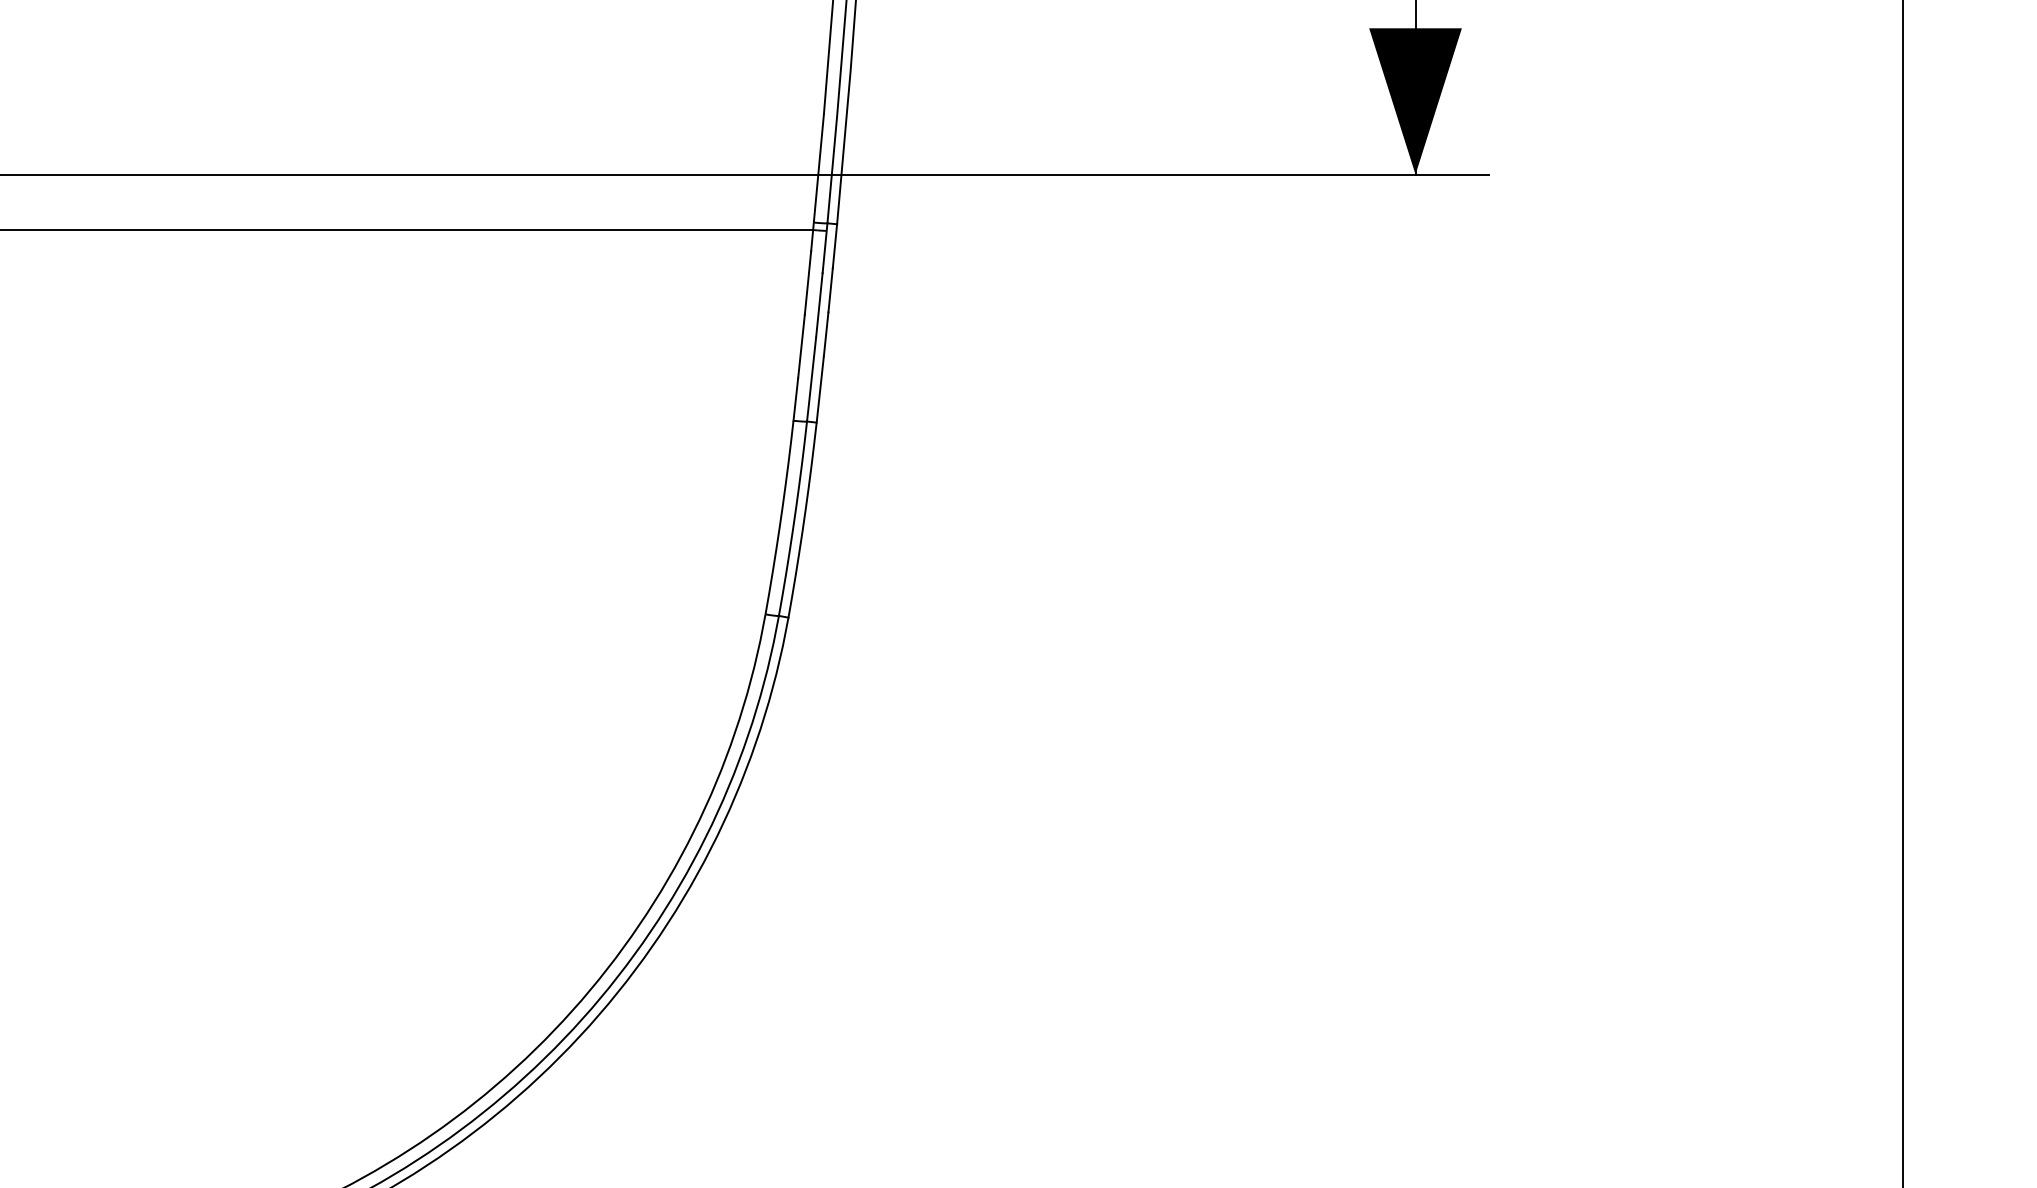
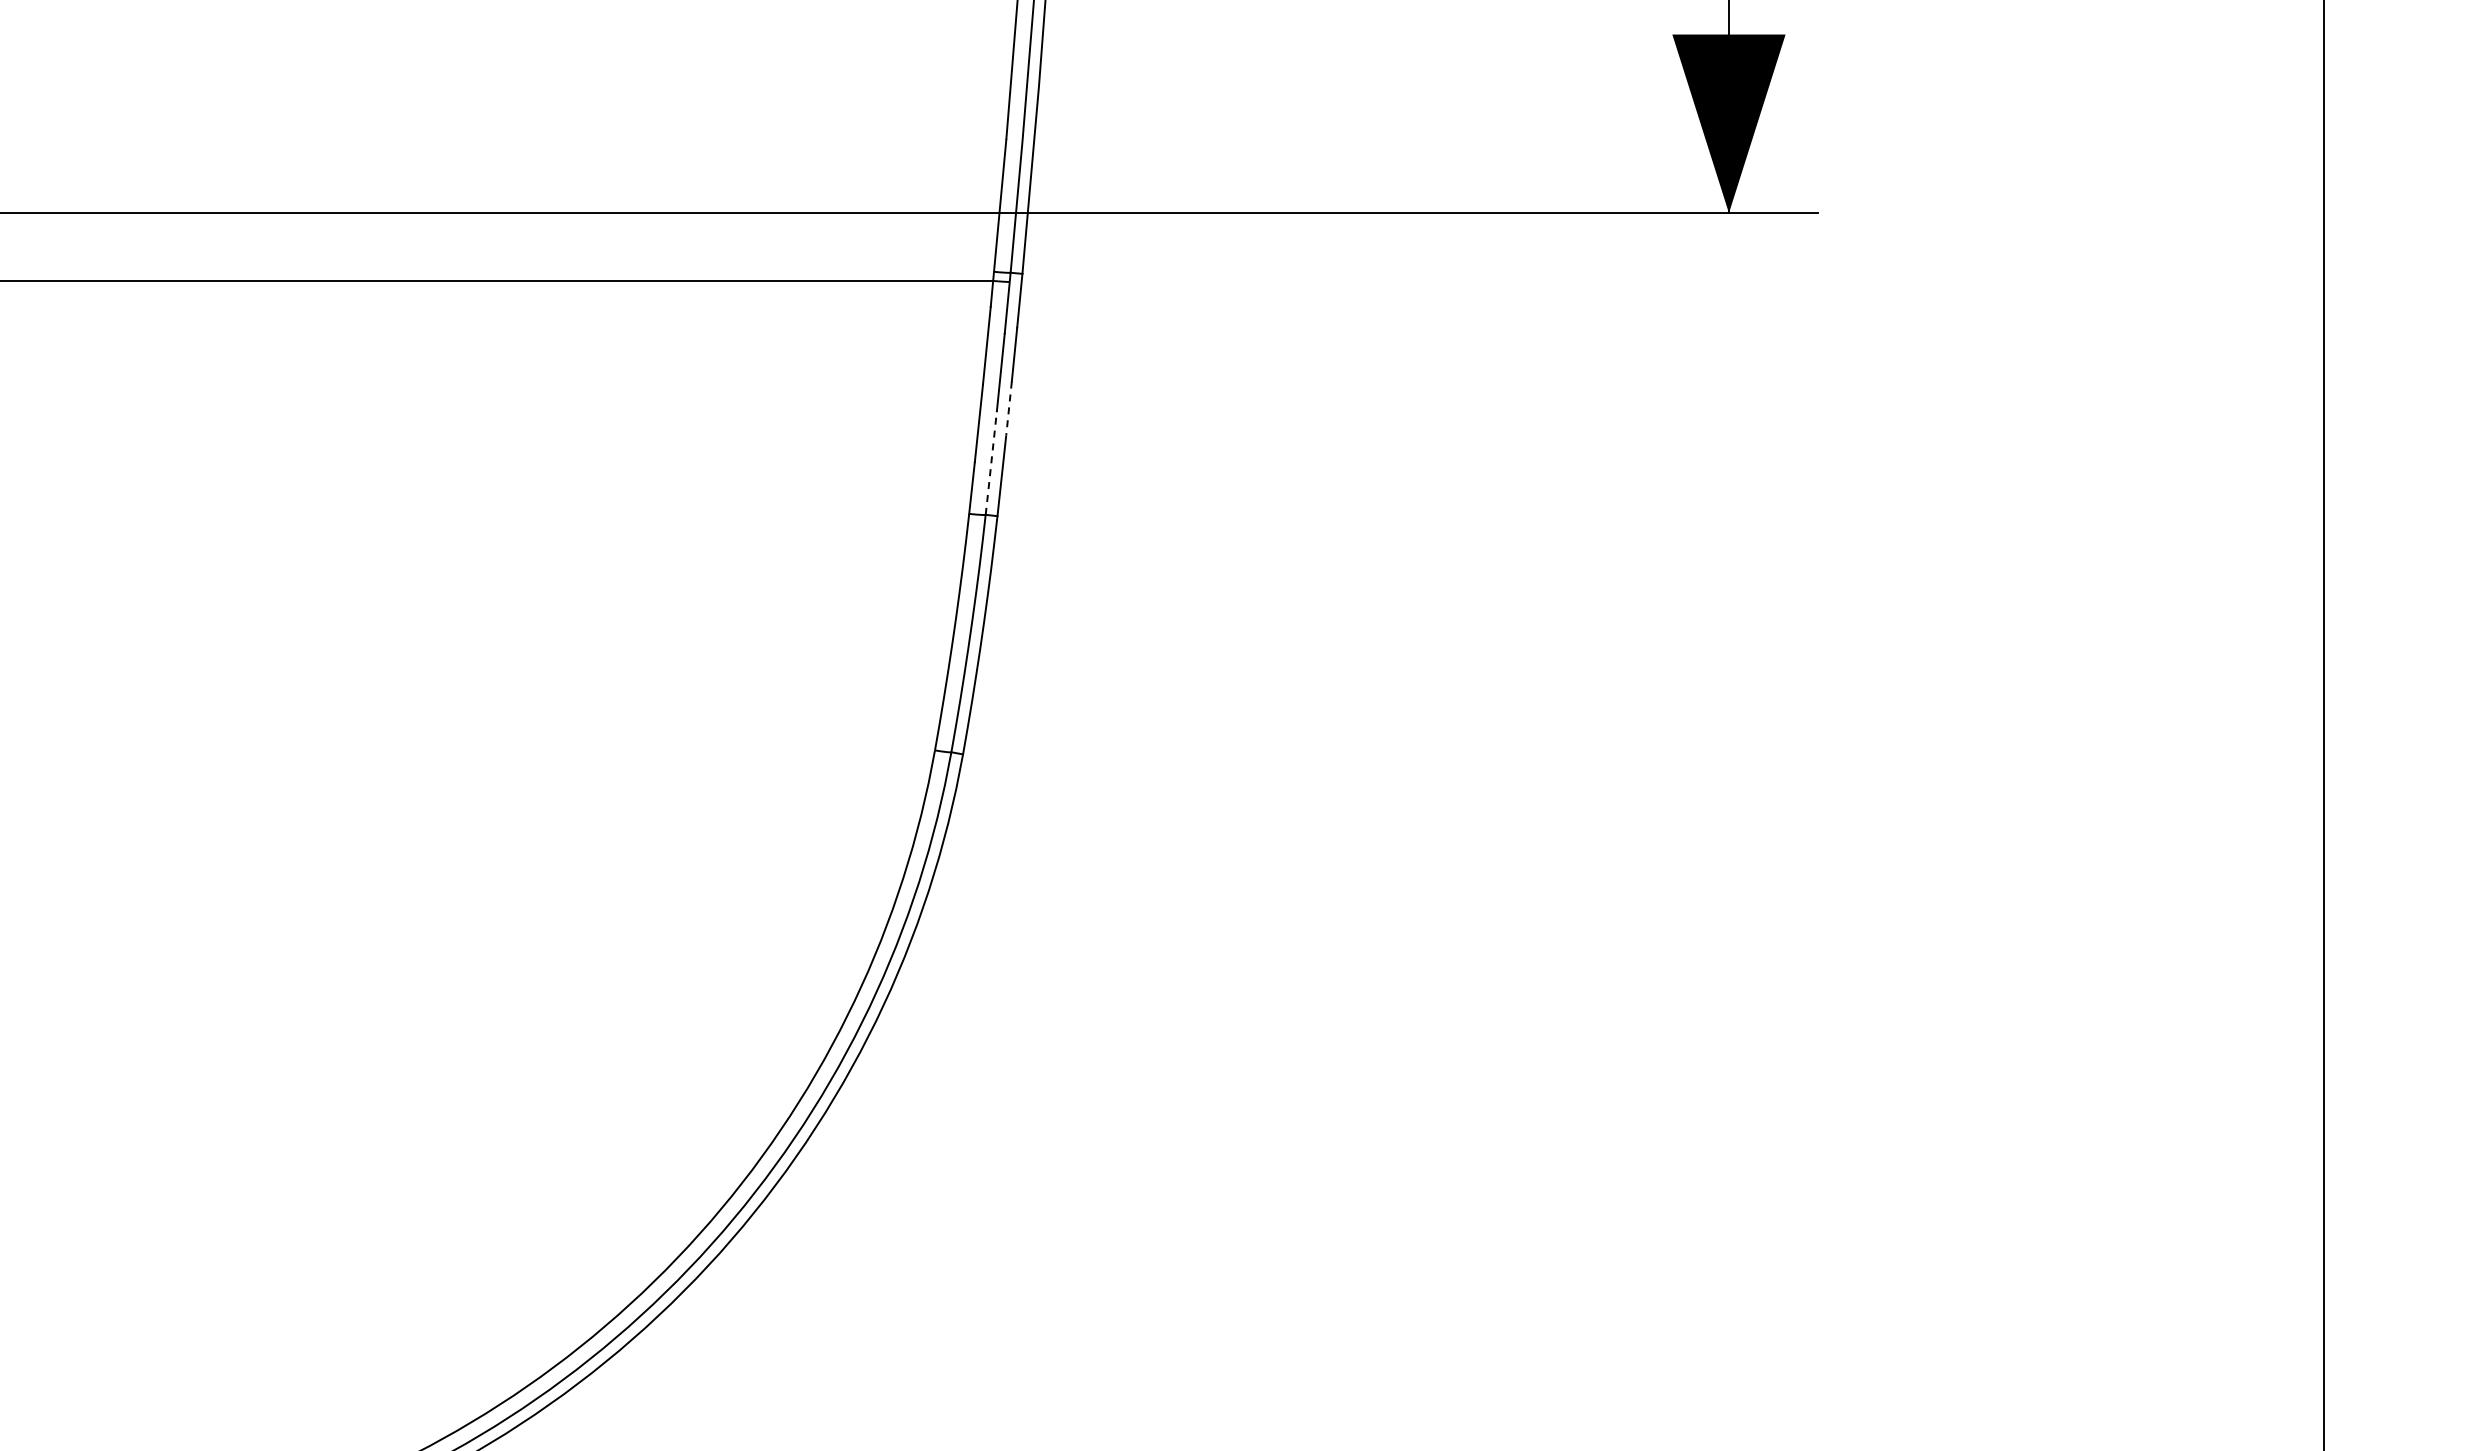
line: (825, 335) -> (1008, 409), solid -> dashed
line: (811, 379) -> (991, 463), solid -> dashed

